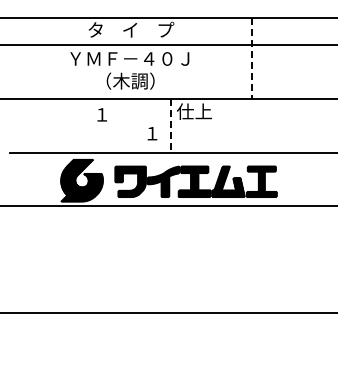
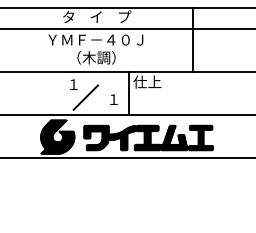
line: (251, 59) -> (192, 40), dashed -> solid
line: (171, 125) -> (129, 93), dashed -> solid
line: (117, 130) -> (86, 97), added

